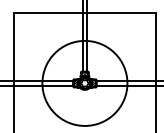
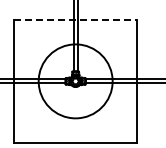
line: (84, 12) -> (75, 19), solid -> dashed

